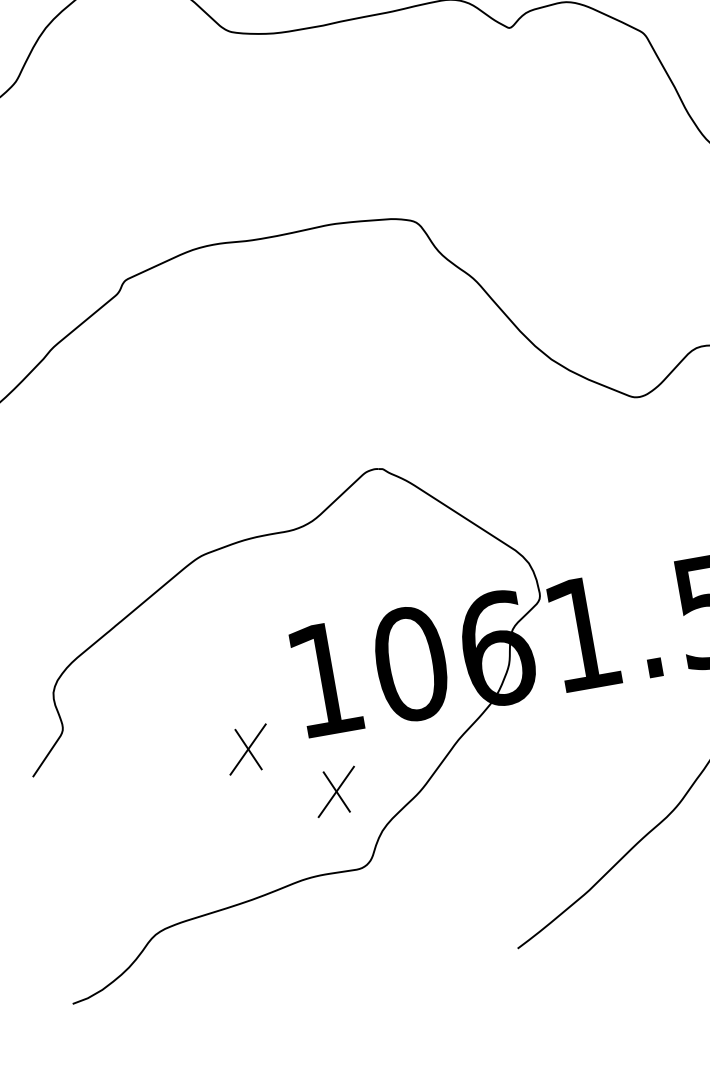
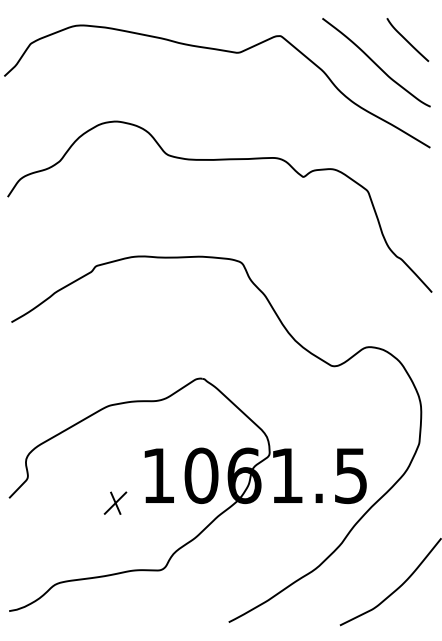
part: (336, 790) -> (154, 530), removed

